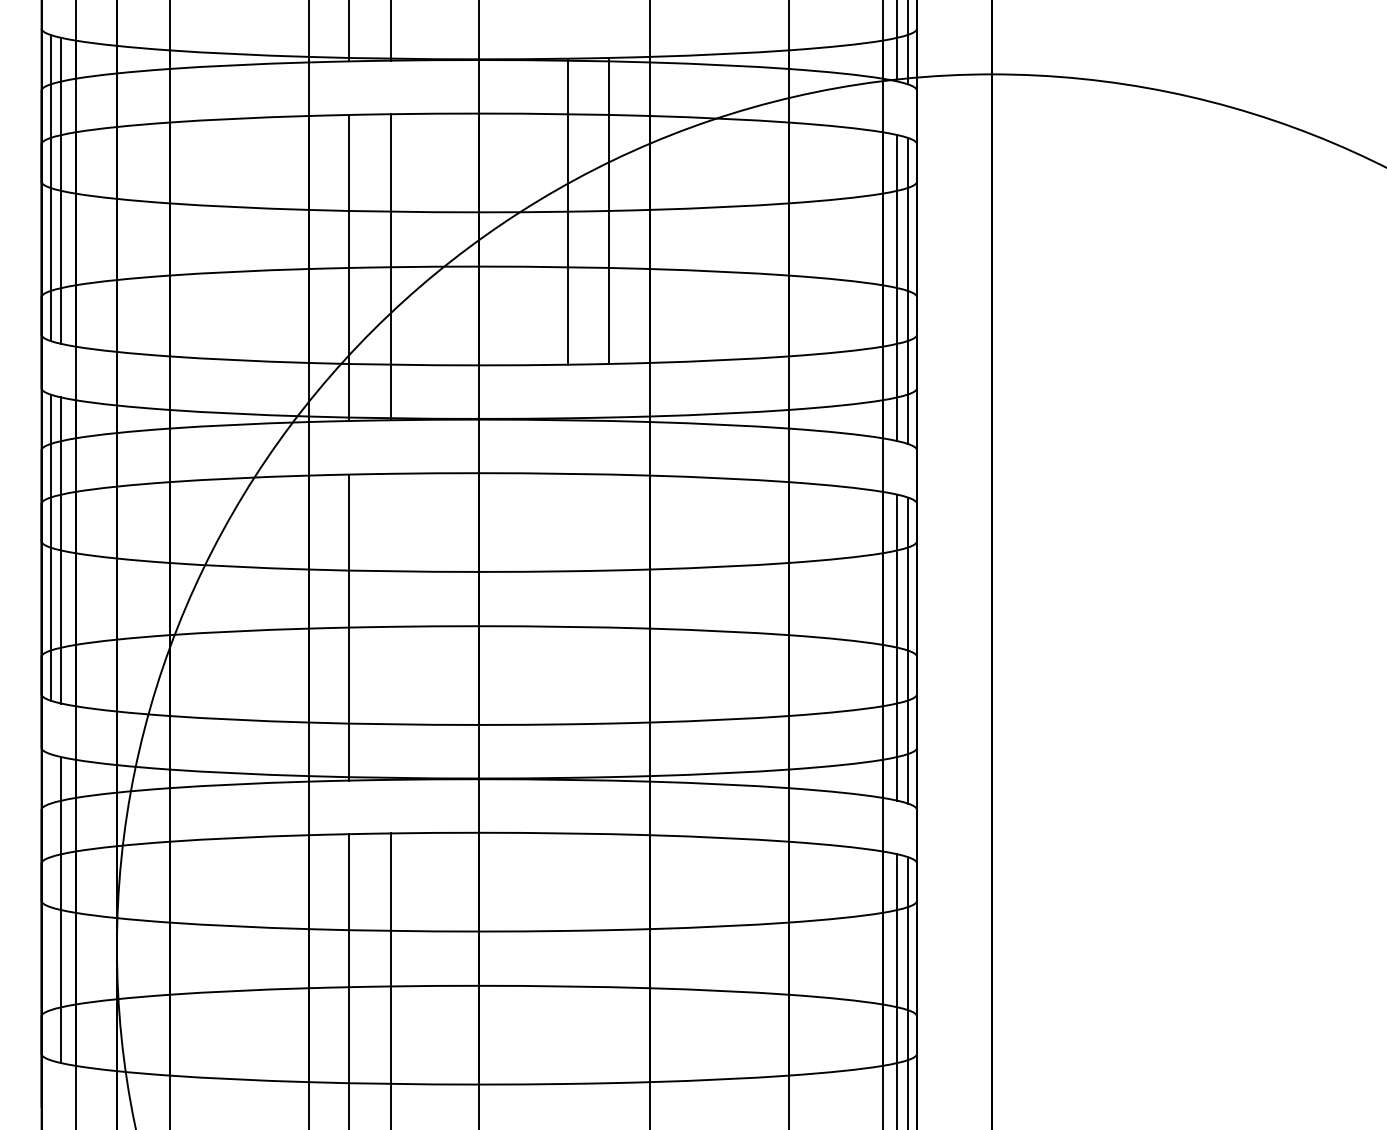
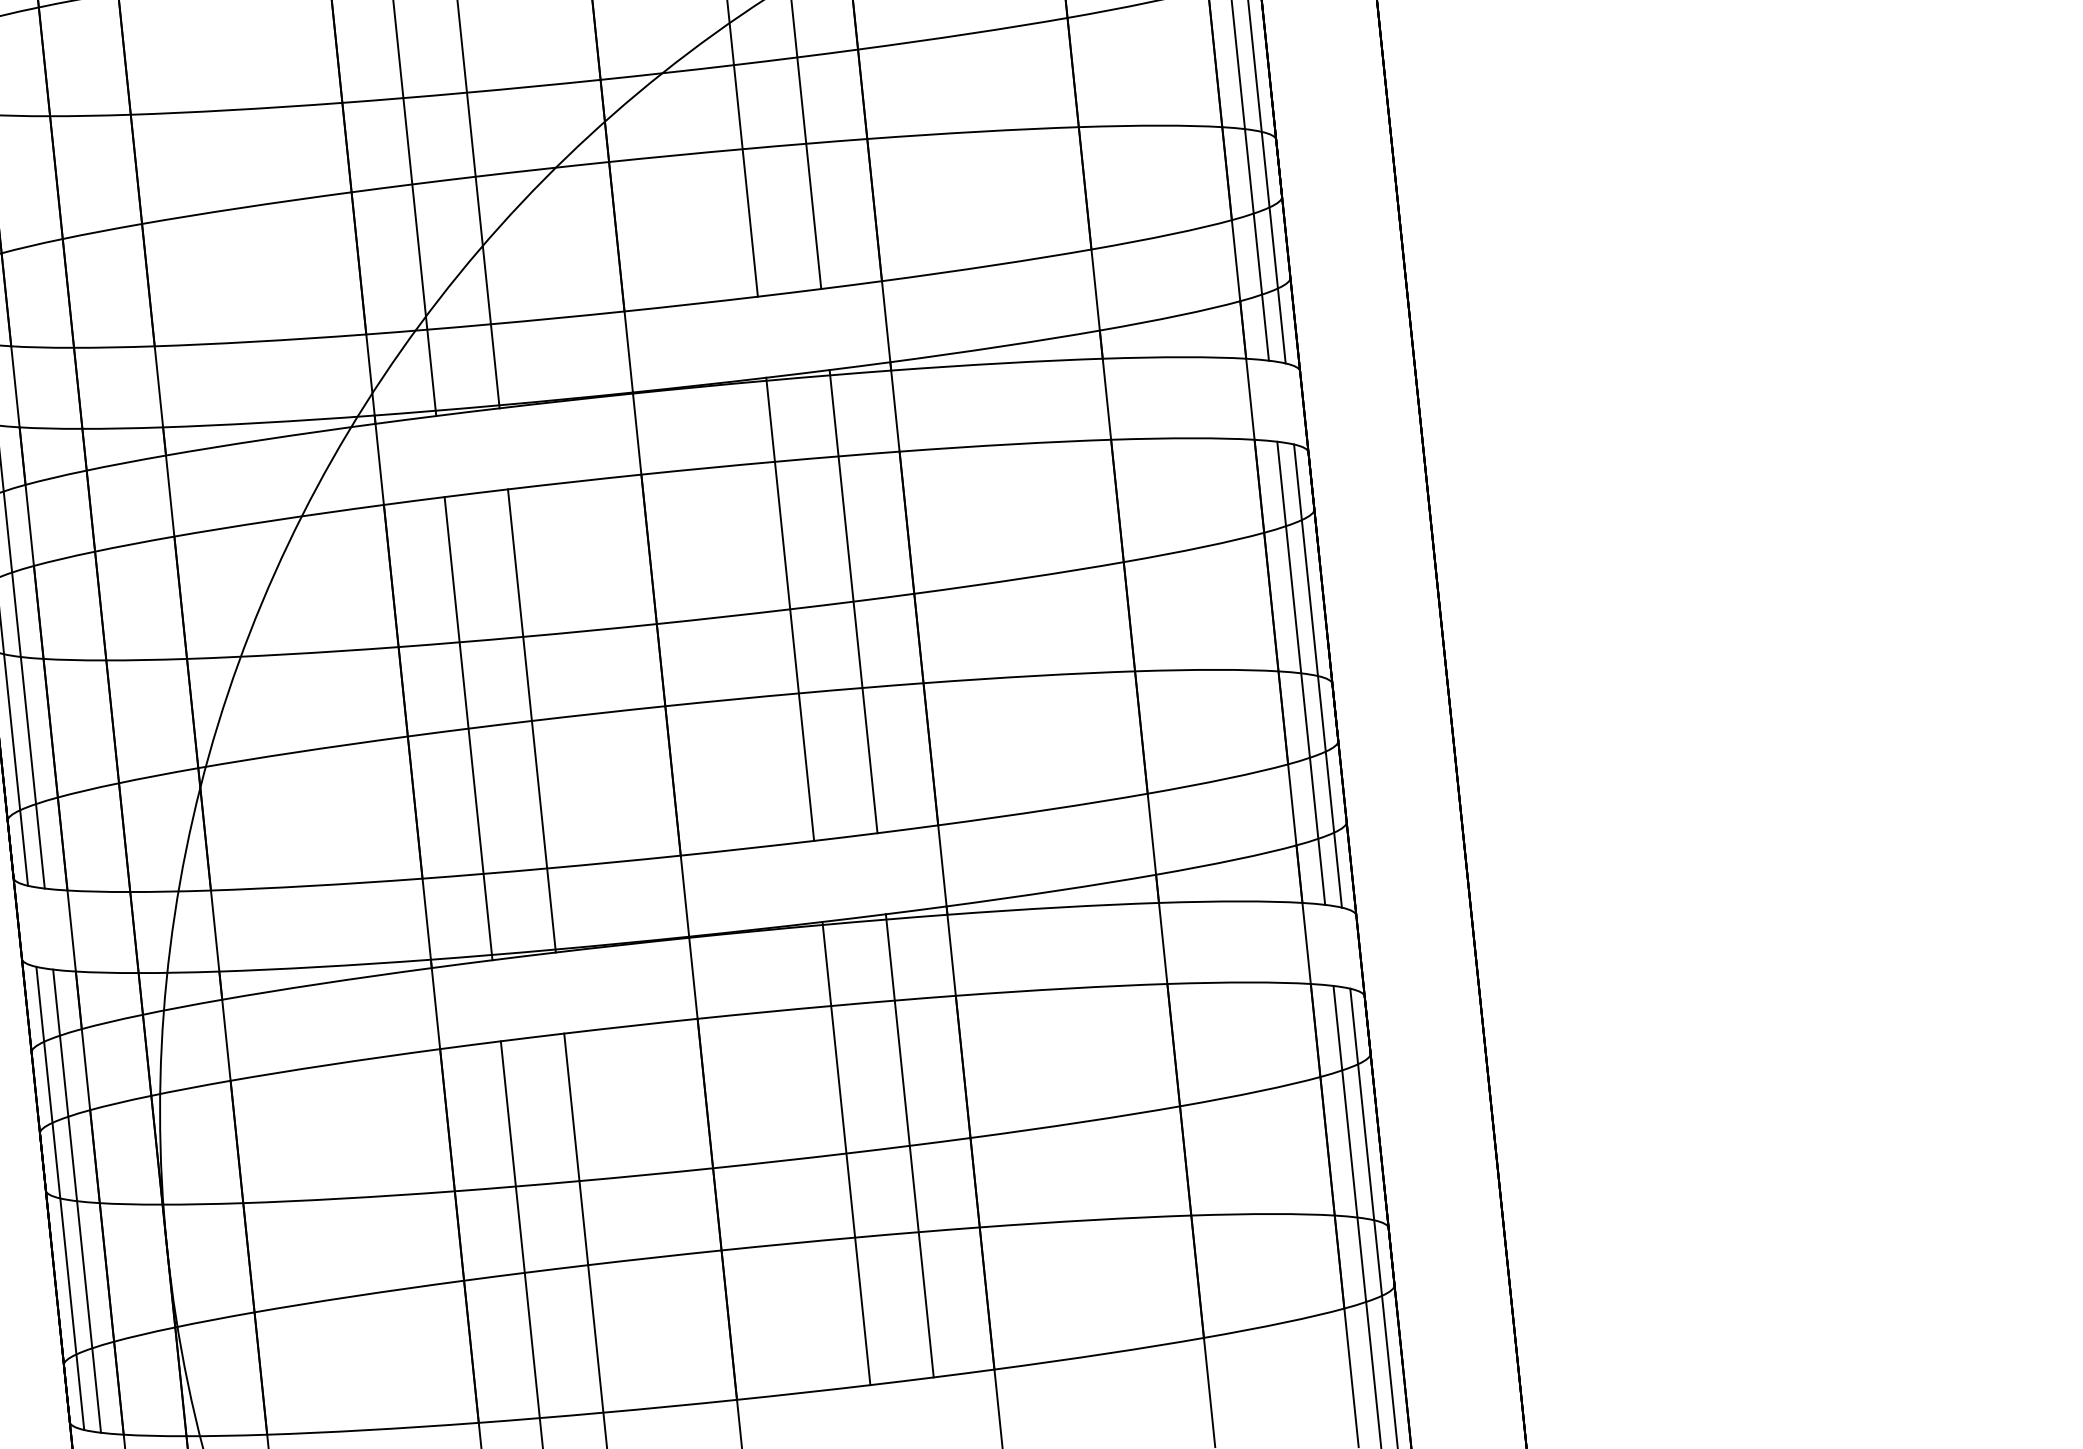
line: (609, 570) -> (853, 601), added
line: (567, 571) -> (790, 609), added
line: (391, 626) -> (532, 720), added
line: (50, 907) -> (60, 1198), added
line: (567, 930) -> (846, 1152), added
line: (609, 930) -> (909, 1146), added

